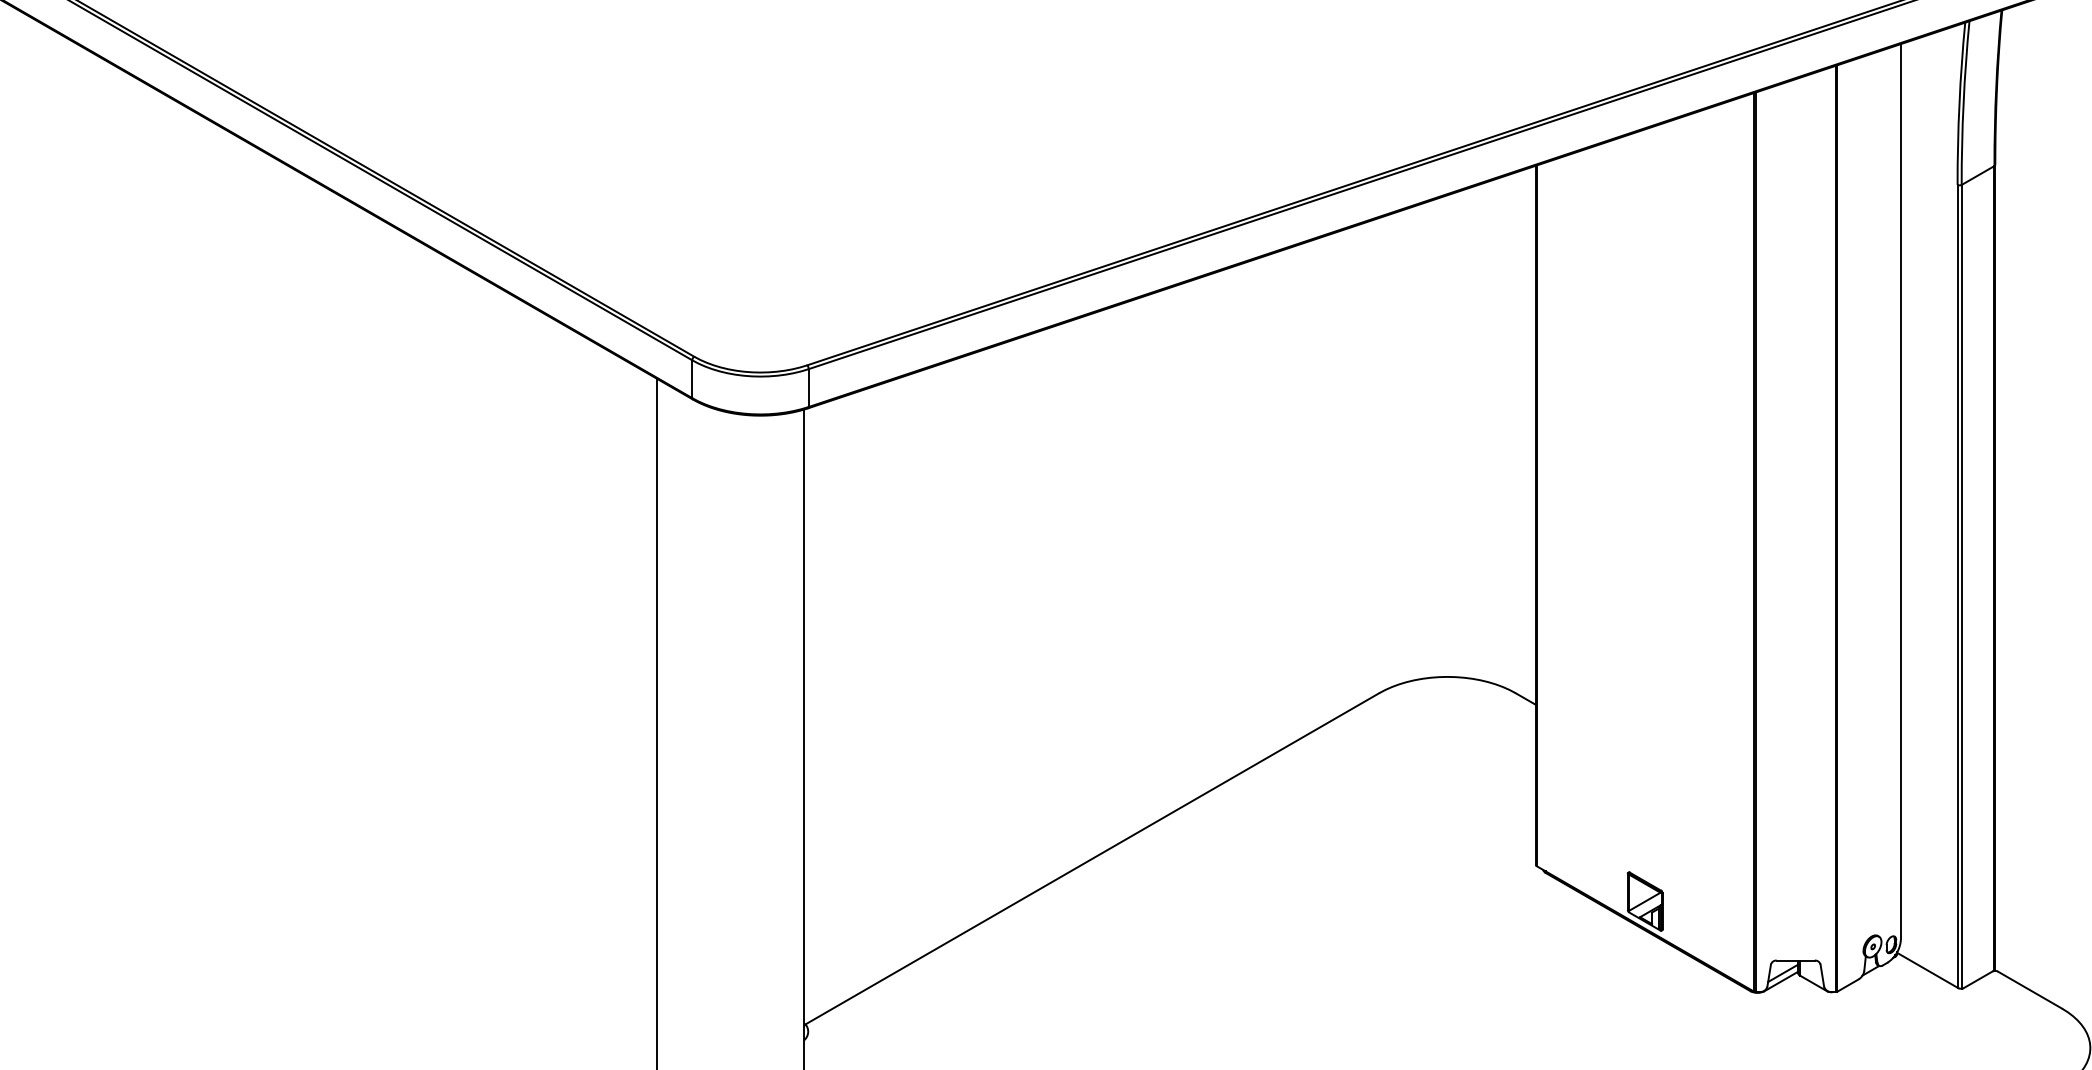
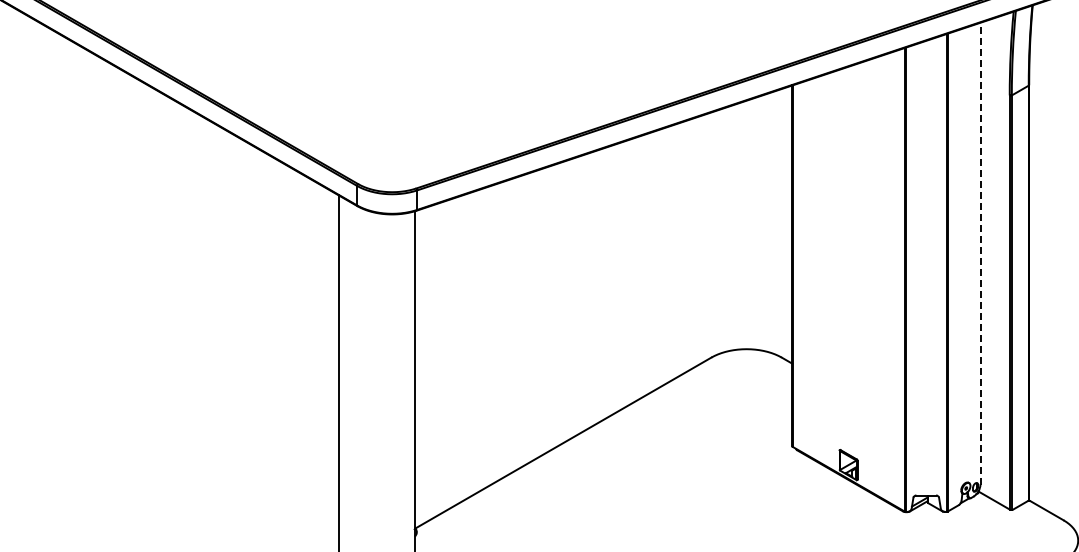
line: (1900, 491) -> (980, 253), solid -> dashed

